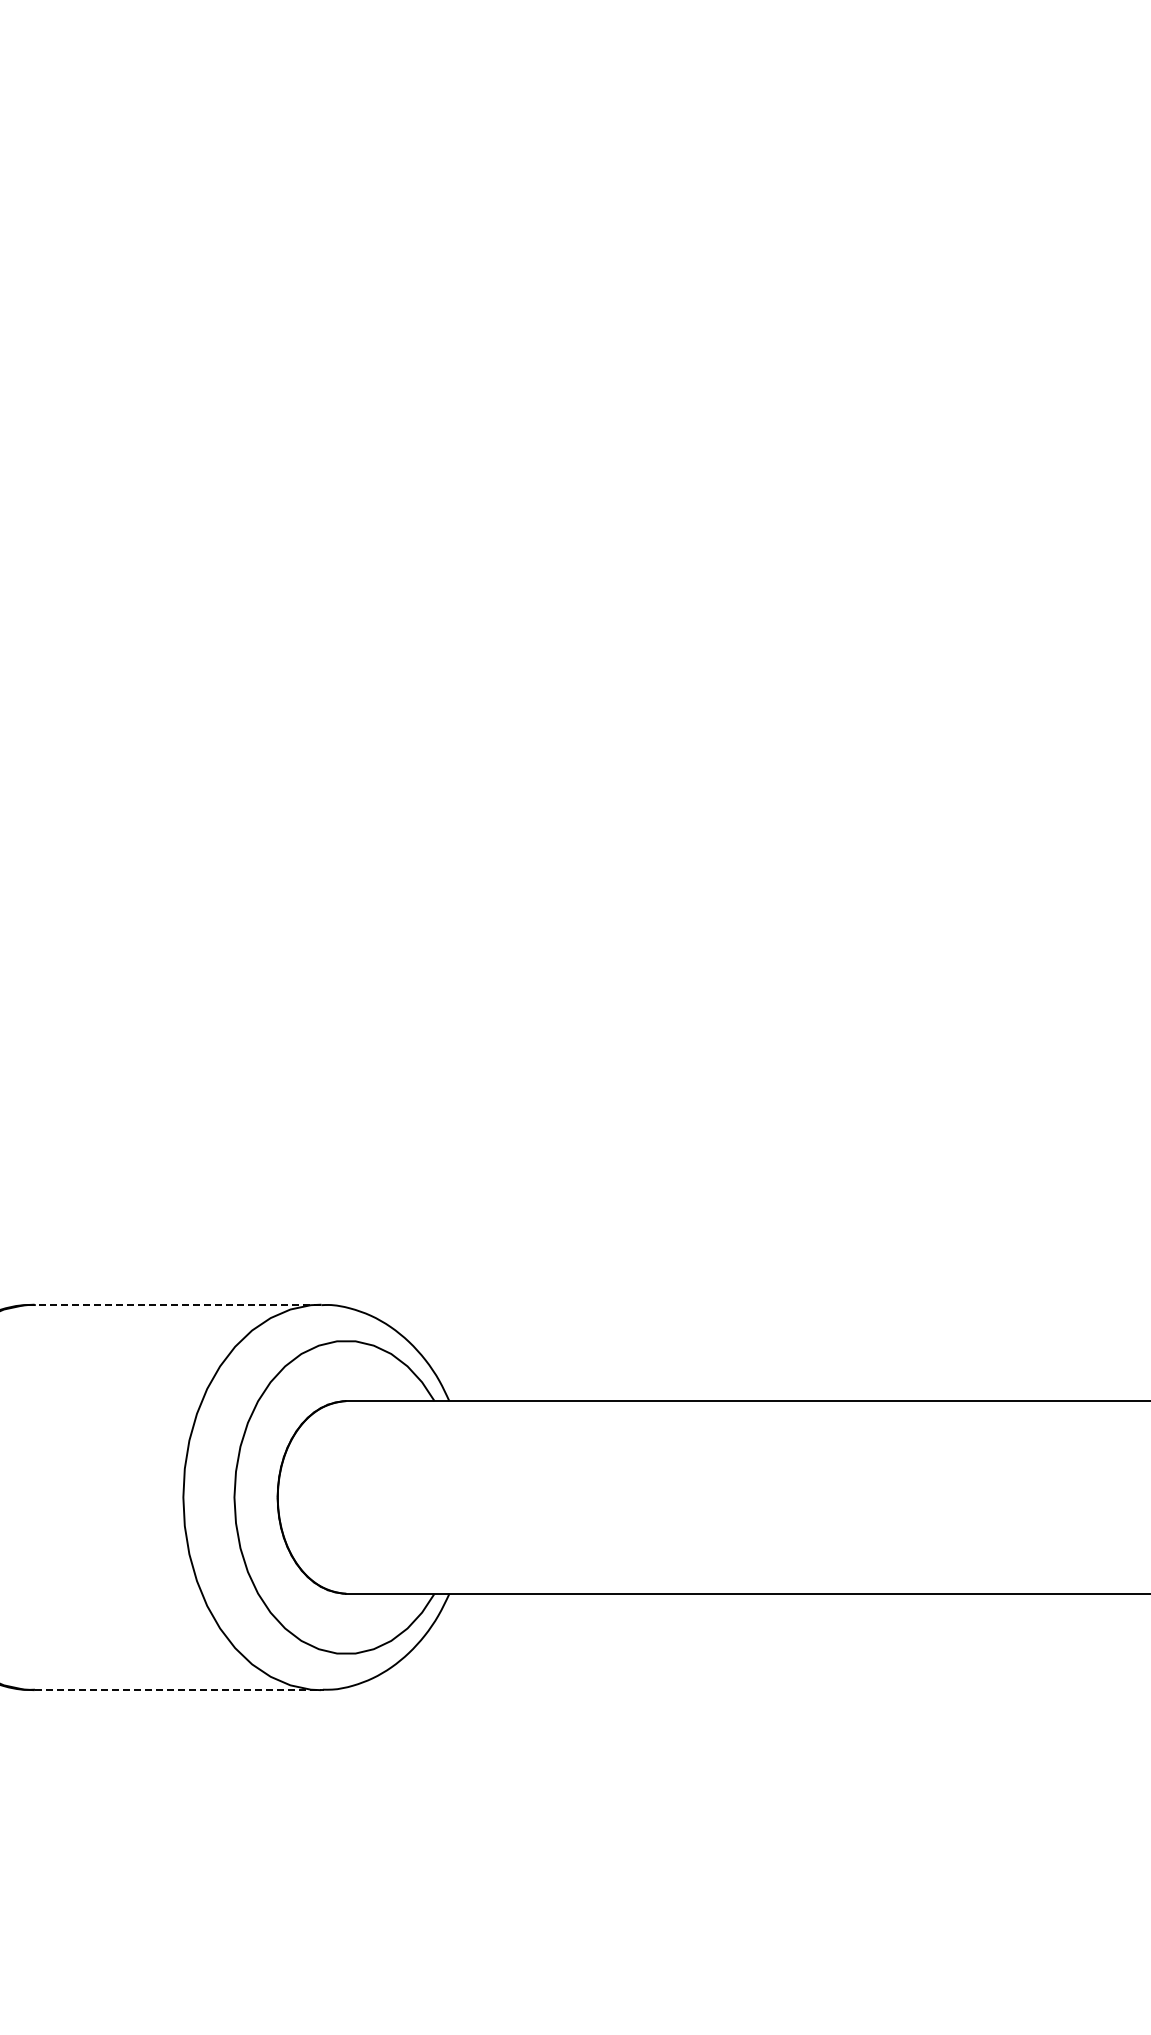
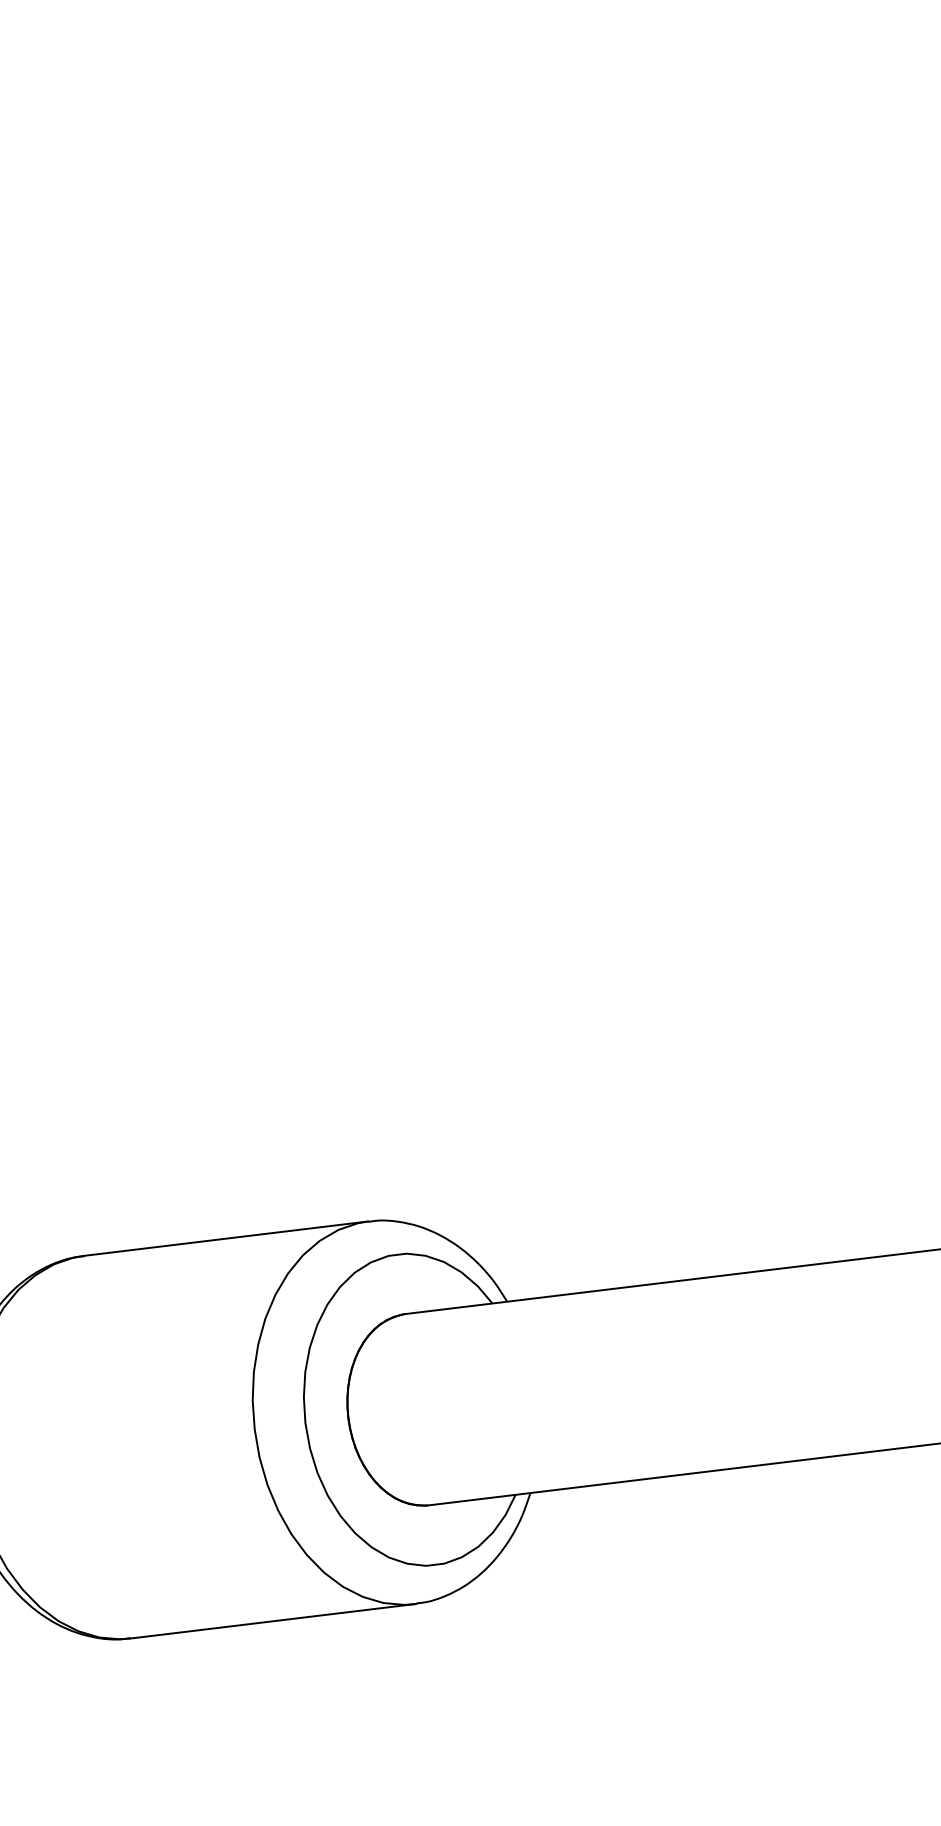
line: (177, 1304) -> (225, 1238), dashed -> solid
line: (178, 1690) -> (273, 1621), dashed -> solid

